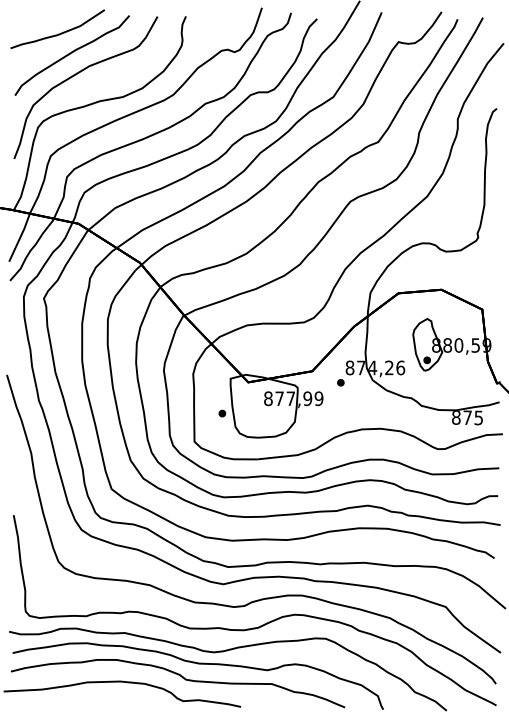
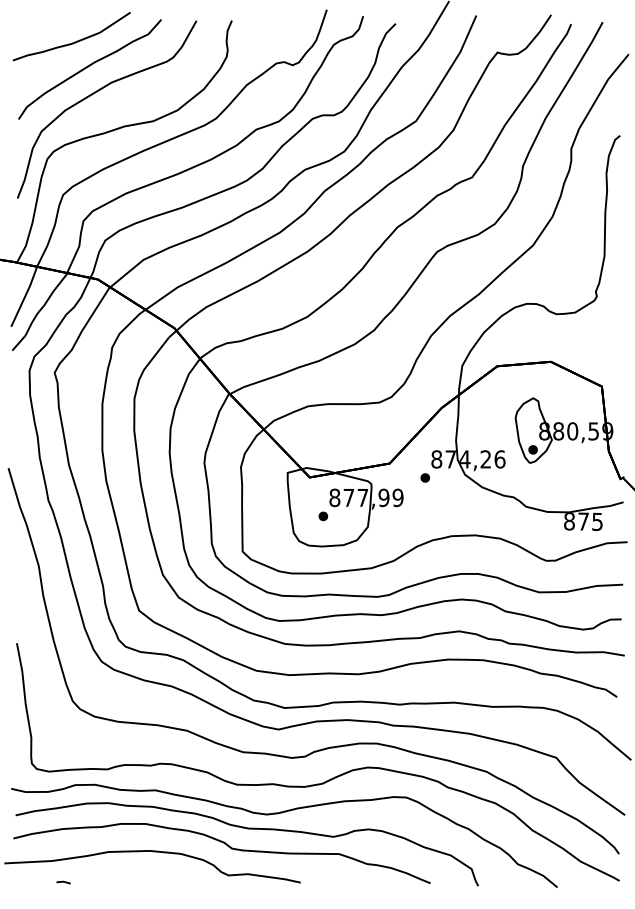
part: (222, 413) -> (323, 516), moved
part: (51, 706) -> (63, 882), added

